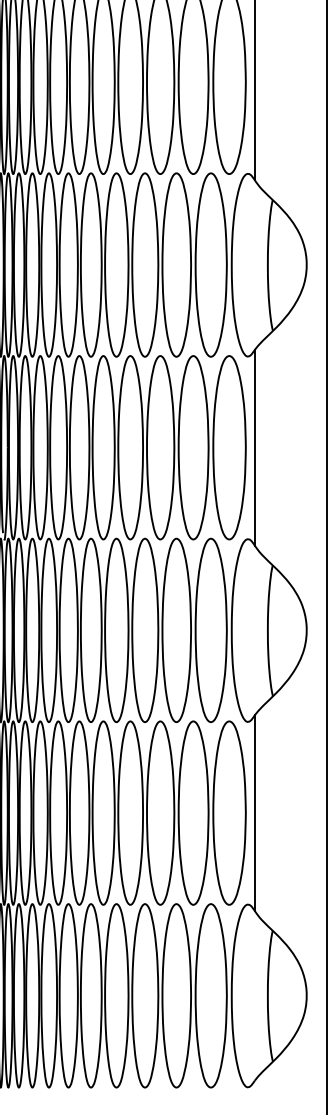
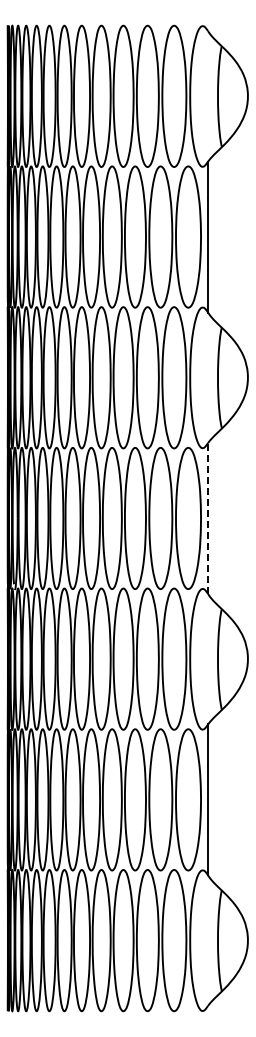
line: (255, 447) -> (208, 518), solid -> dashed

